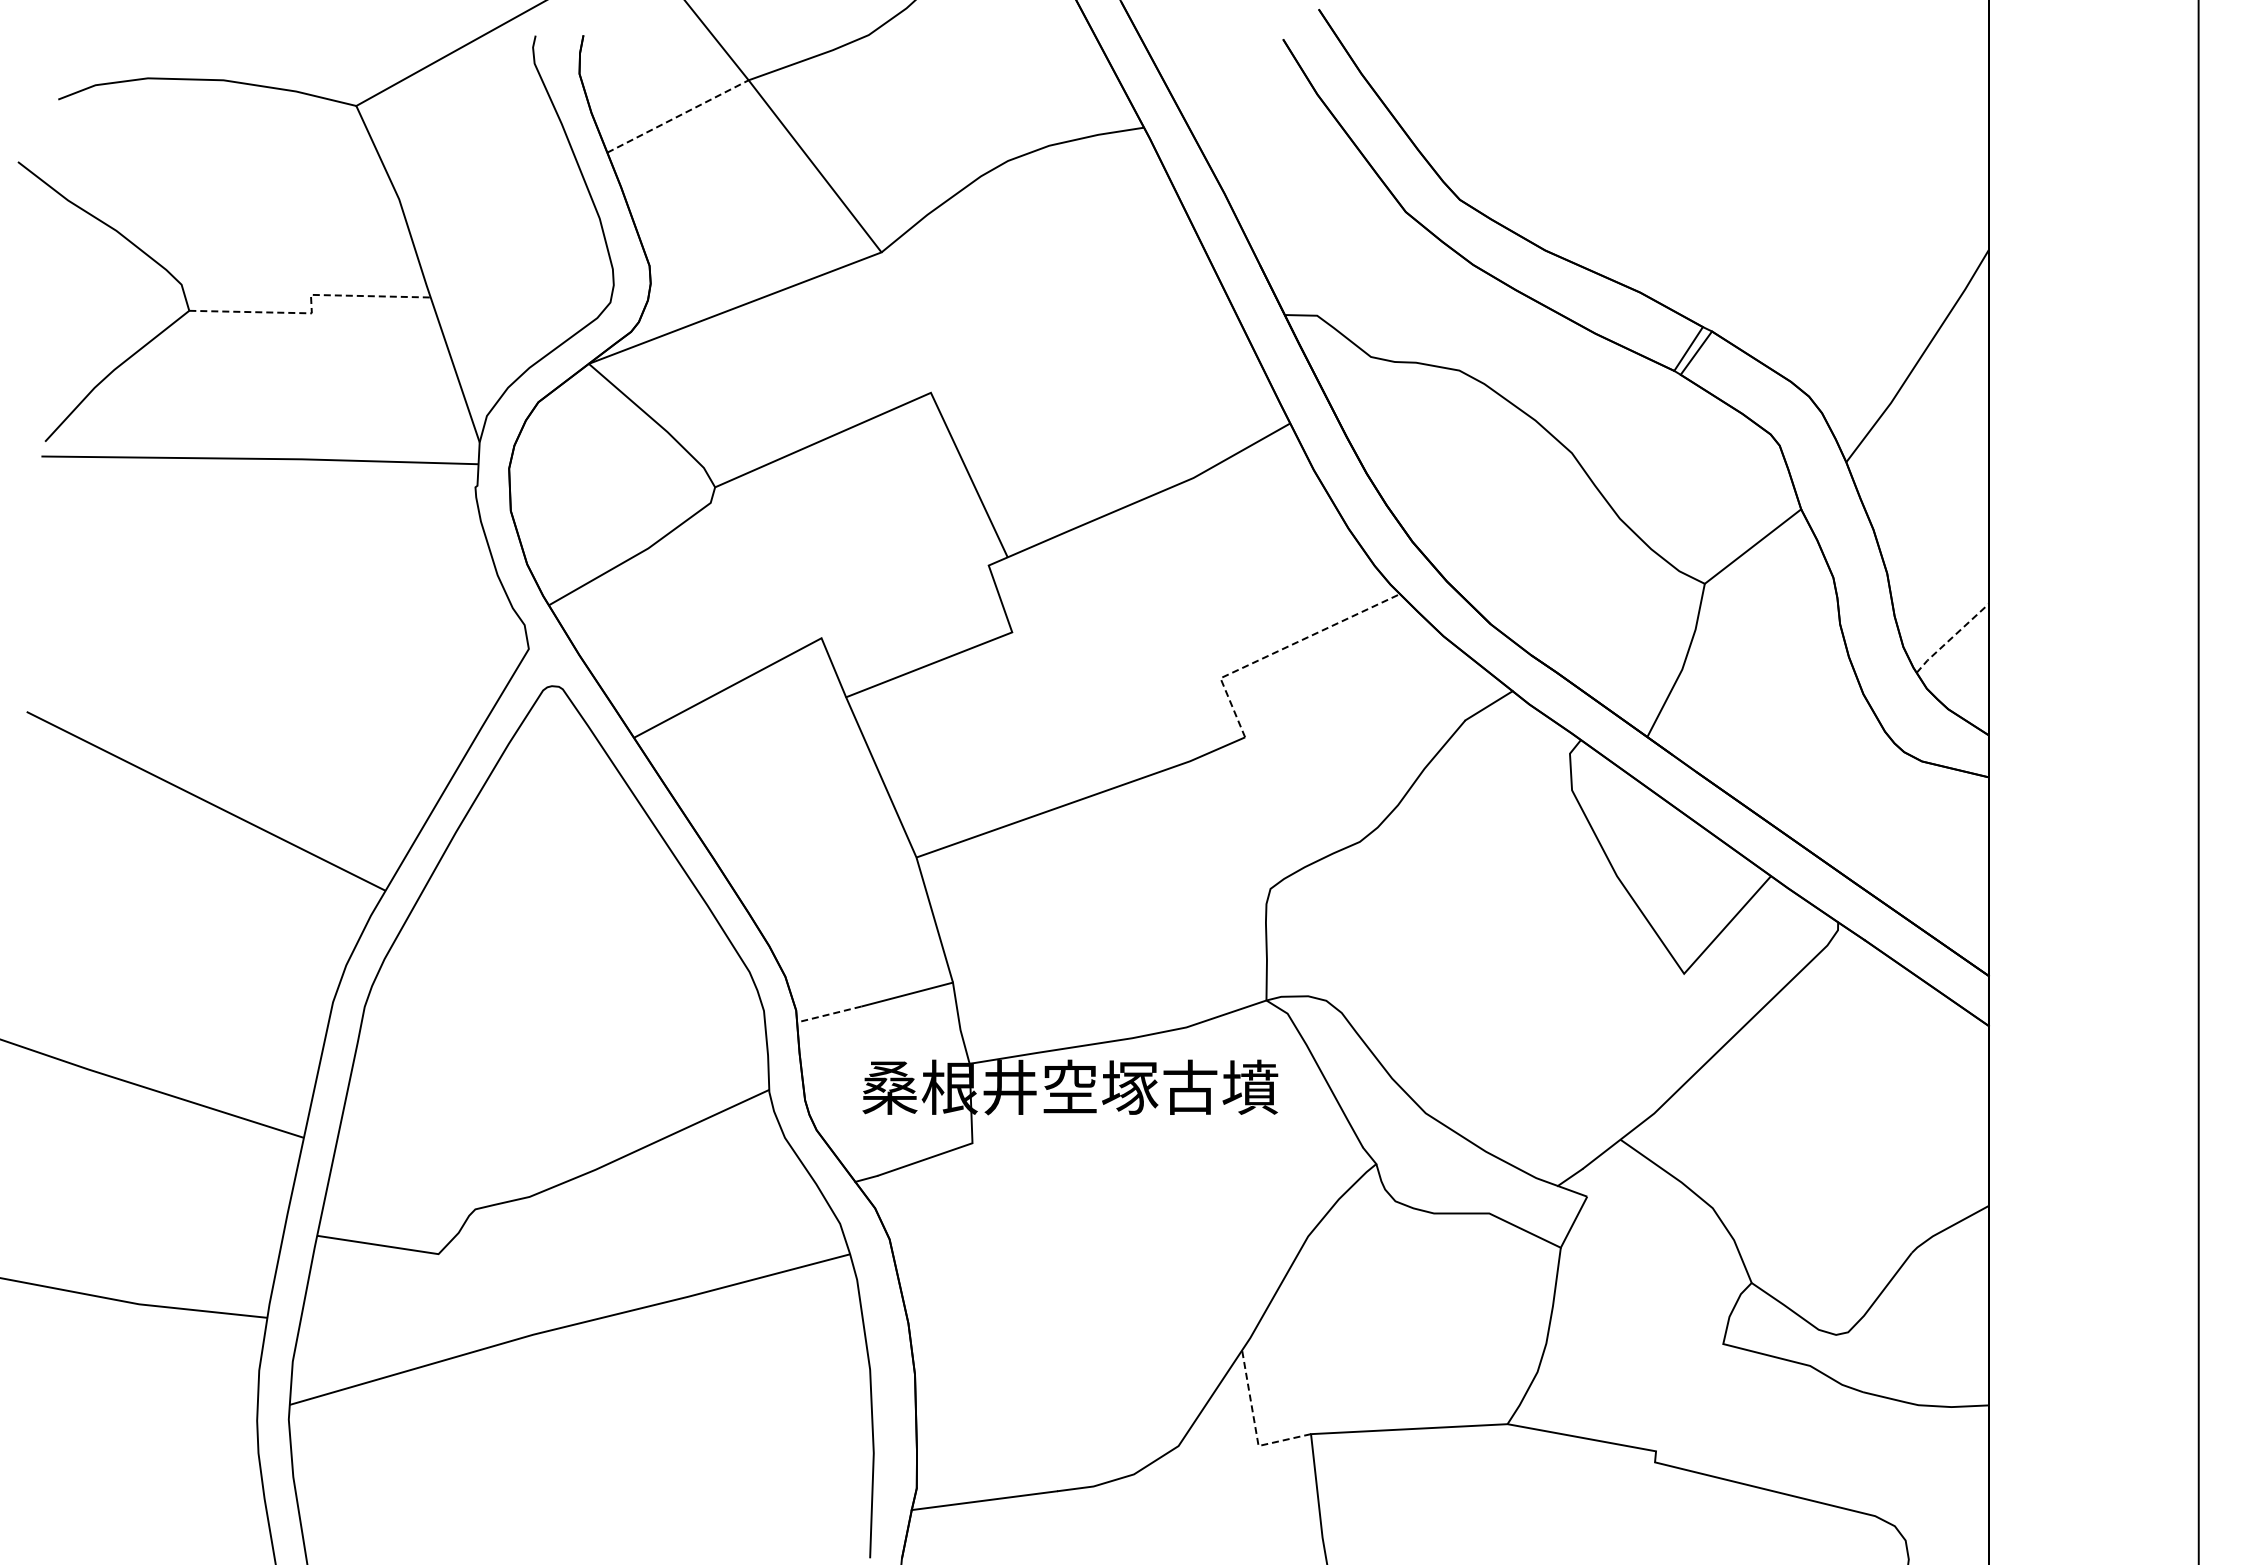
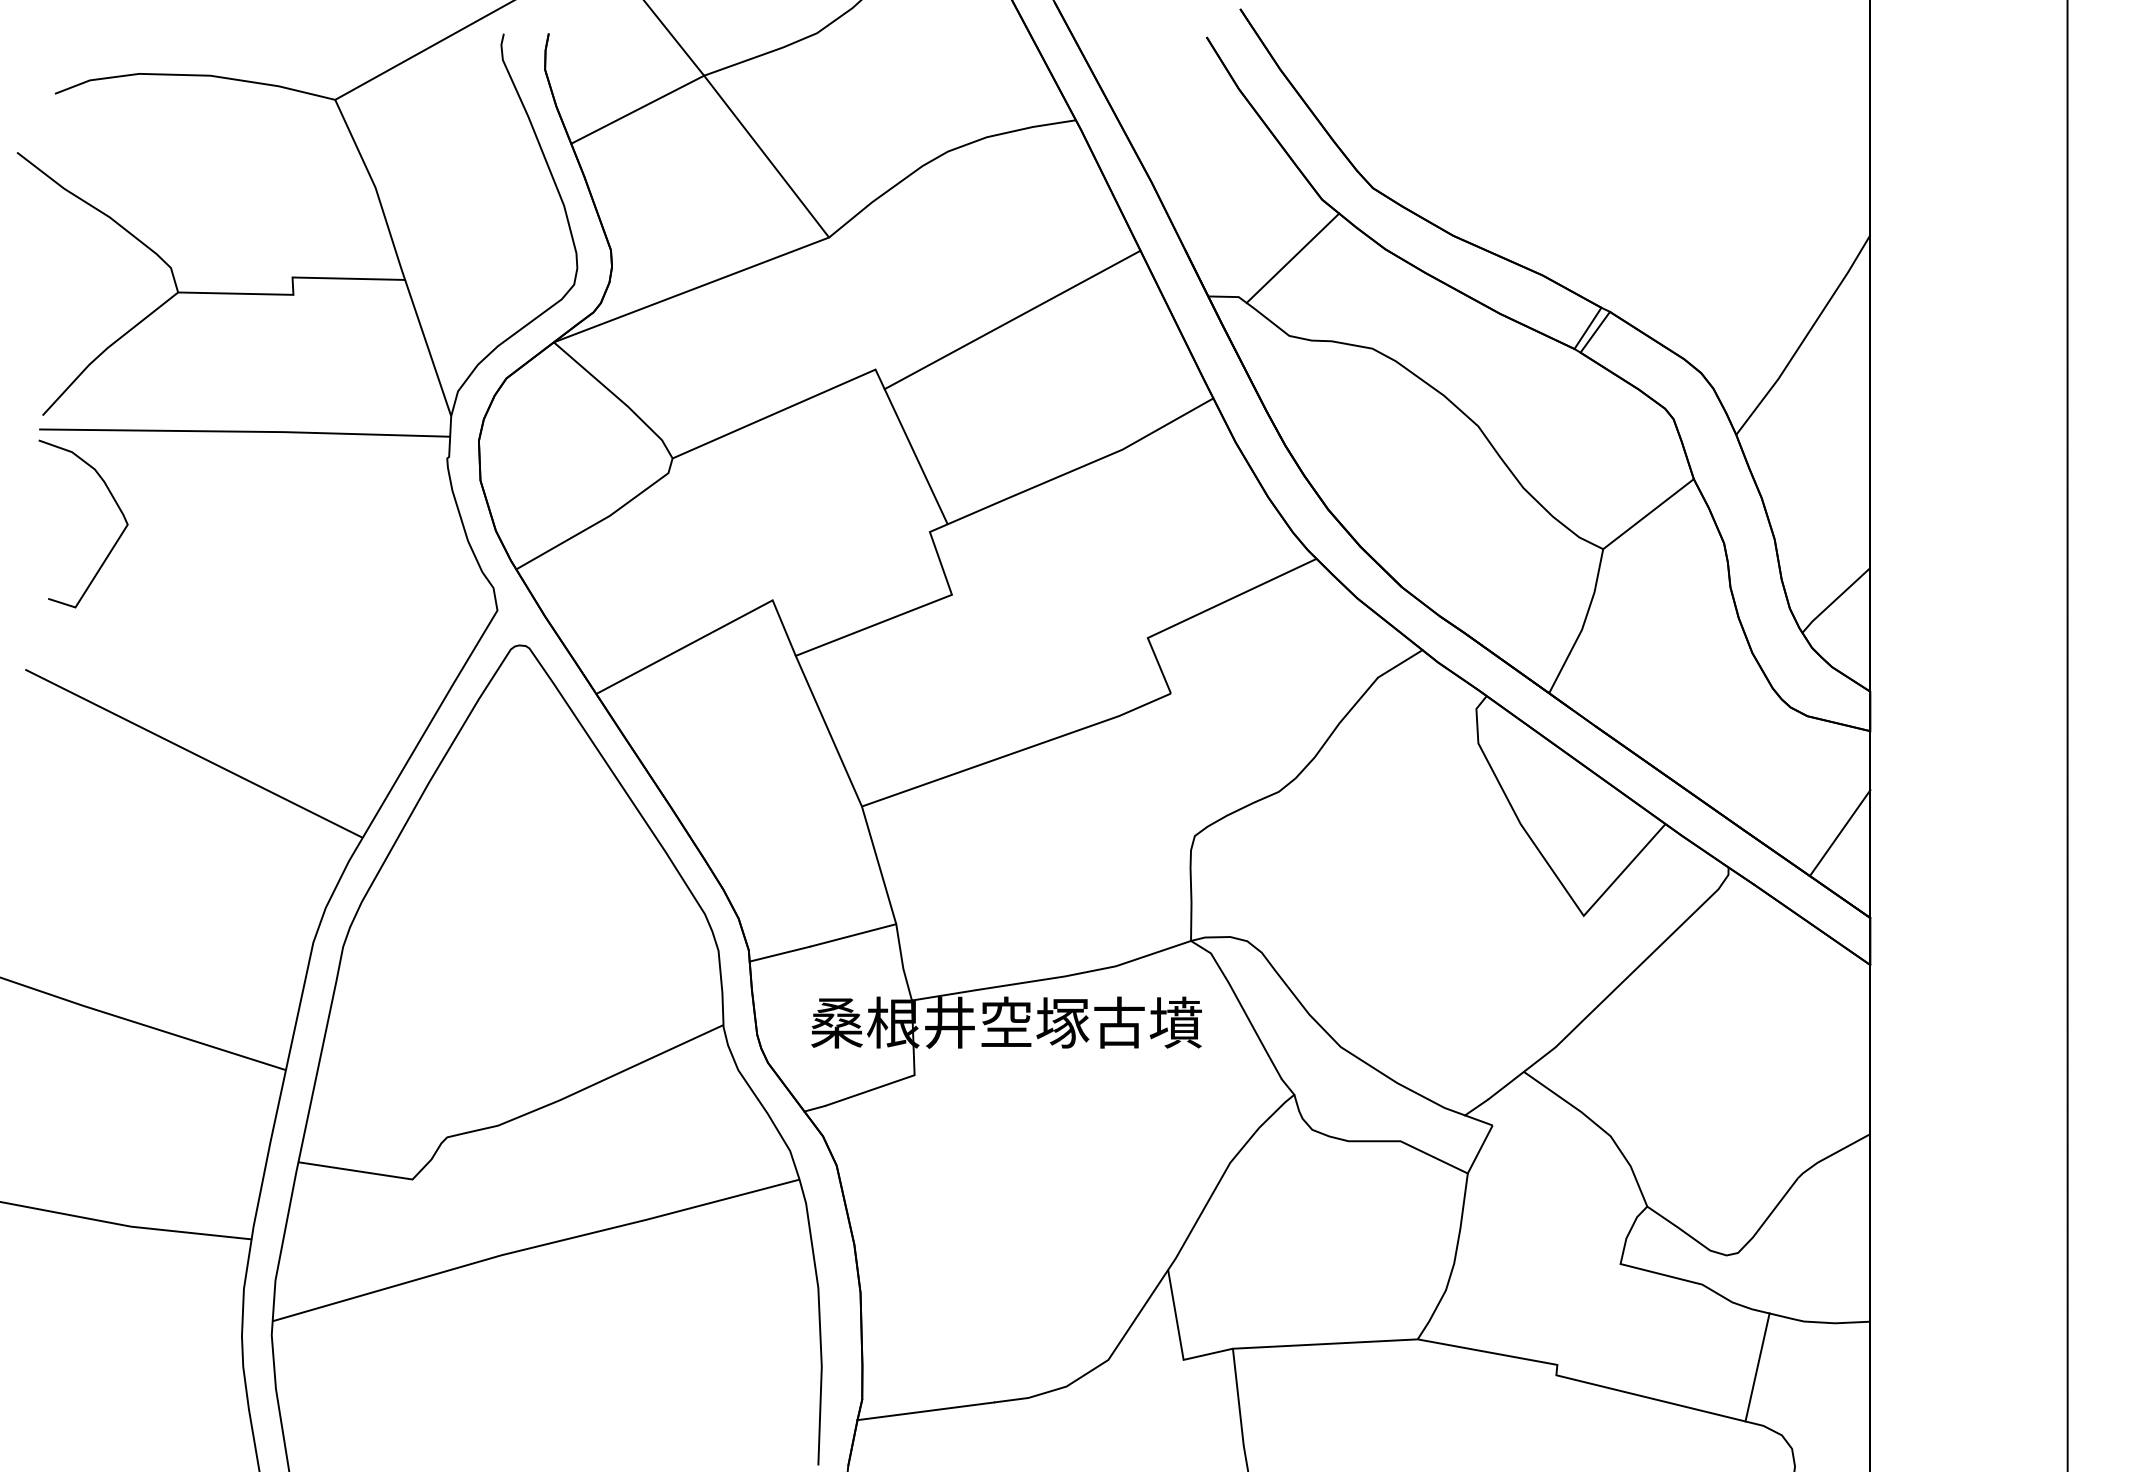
line: (678, 116) -> (638, 109), dashed -> solid
line: (1374, 273) -> (1292, 257), added
line: (311, 305) -> (293, 287), dashed -> solid
line: (1076, 339) -> (1012, 319), added
curve: (120, 579) -> (113, 545), added
line: (1951, 638) -> (1835, 600), dashed -> solid
line: (1280, 649) -> (1204, 610), dashed -> solid
line: (1956, 885) -> (1839, 832), added
line: (828, 1014) -> (779, 954), dashed -> solid
line: (1254, 1424) -> (1179, 1339), dashed -> solid
line: (1868, 1453) -> (1757, 1366), added

